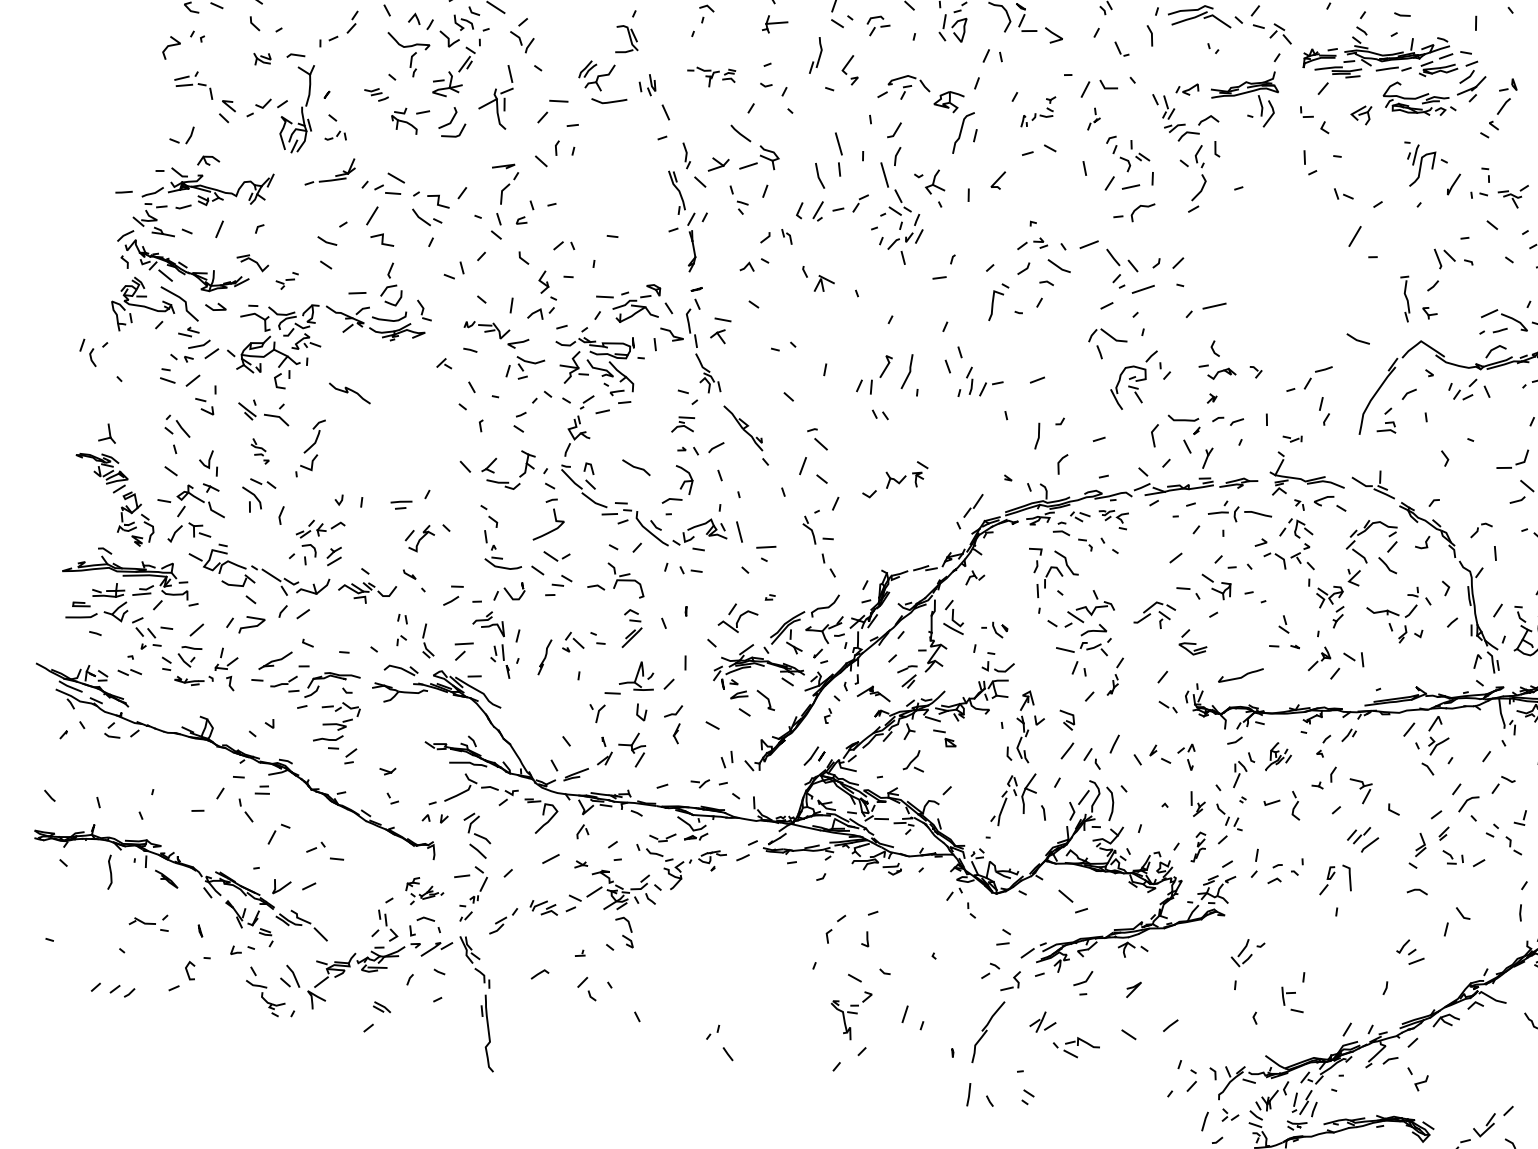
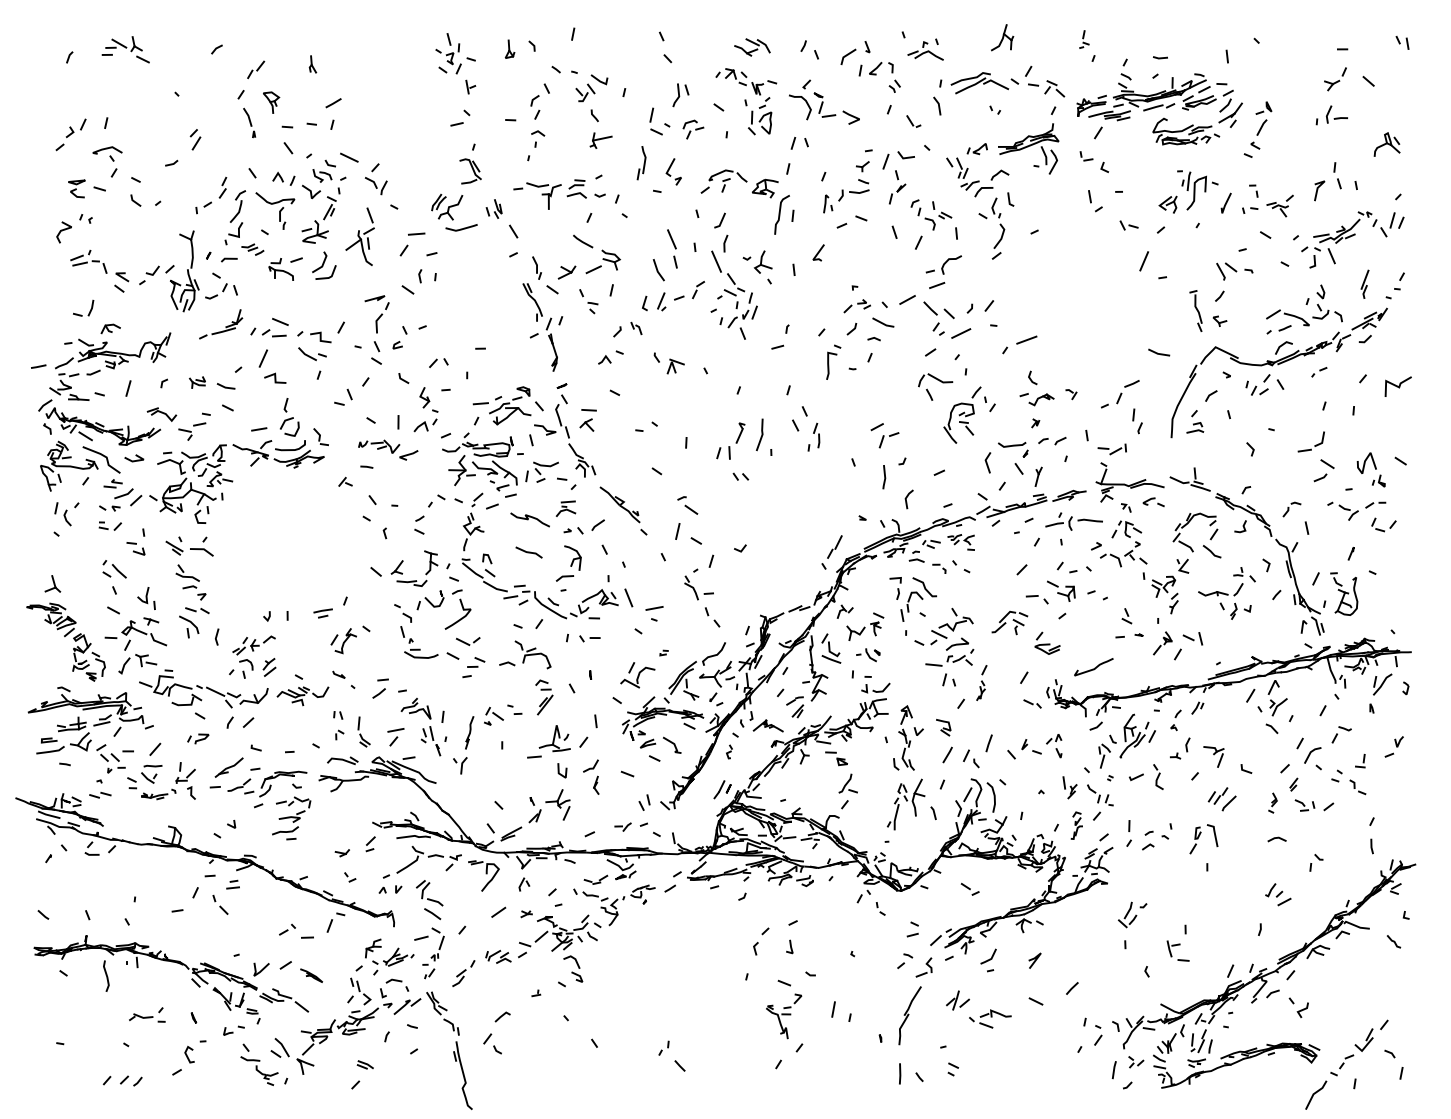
line: (296, 55) -> (229, 259), moved
part: (262, 59) -> (197, 382), moved
part: (710, 76) -> (549, 194), size x1.67
part: (1038, 112) -> (846, 187), size x1.67
part: (1360, 114) -> (1167, 204), moved
part: (1094, 119) -> (897, 187), size x1.67
part: (335, 136) -> (221, 291), size x1.67
line: (1131, 187) -> (937, 285), moved
part: (286, 280) -> (194, 426), size x1.67
part: (92, 353) -> (66, 514), moved
part: (524, 367) -> (541, 471), moved
part: (178, 377) -> (109, 525), size x0.62
part: (990, 388) -> (888, 440), moved
curve: (348, 392) -> (528, 519), moved
part: (1291, 438) -> (1111, 449), size x1.67
part: (310, 448) -> (235, 217), moved
part: (259, 451) -> (190, 582), size x1.67
part: (906, 475) -> (865, 626), moved
part: (1330, 503) -> (1153, 502), size x0.71
part: (509, 591) -> (430, 600), moved
part: (245, 624) -> (198, 738), size x0.62
part: (596, 713) -> (460, 765), moved
part: (350, 756) -> (370, 844), moved
part: (1279, 756) -> (1137, 735), size x1.67
part: (913, 760) -> (847, 783), moved
part: (278, 834) -> (335, 922), moved
part: (1417, 850) -> (1272, 802), size x0.62
part: (166, 879) -> (311, 975), moved
part: (424, 891) -> (389, 956), size x1.43
part: (1072, 900) -> (969, 888), size x0.62
part: (1457, 922) -> (1316, 862), size x0.62
part: (587, 988) -> (492, 1043), moved

